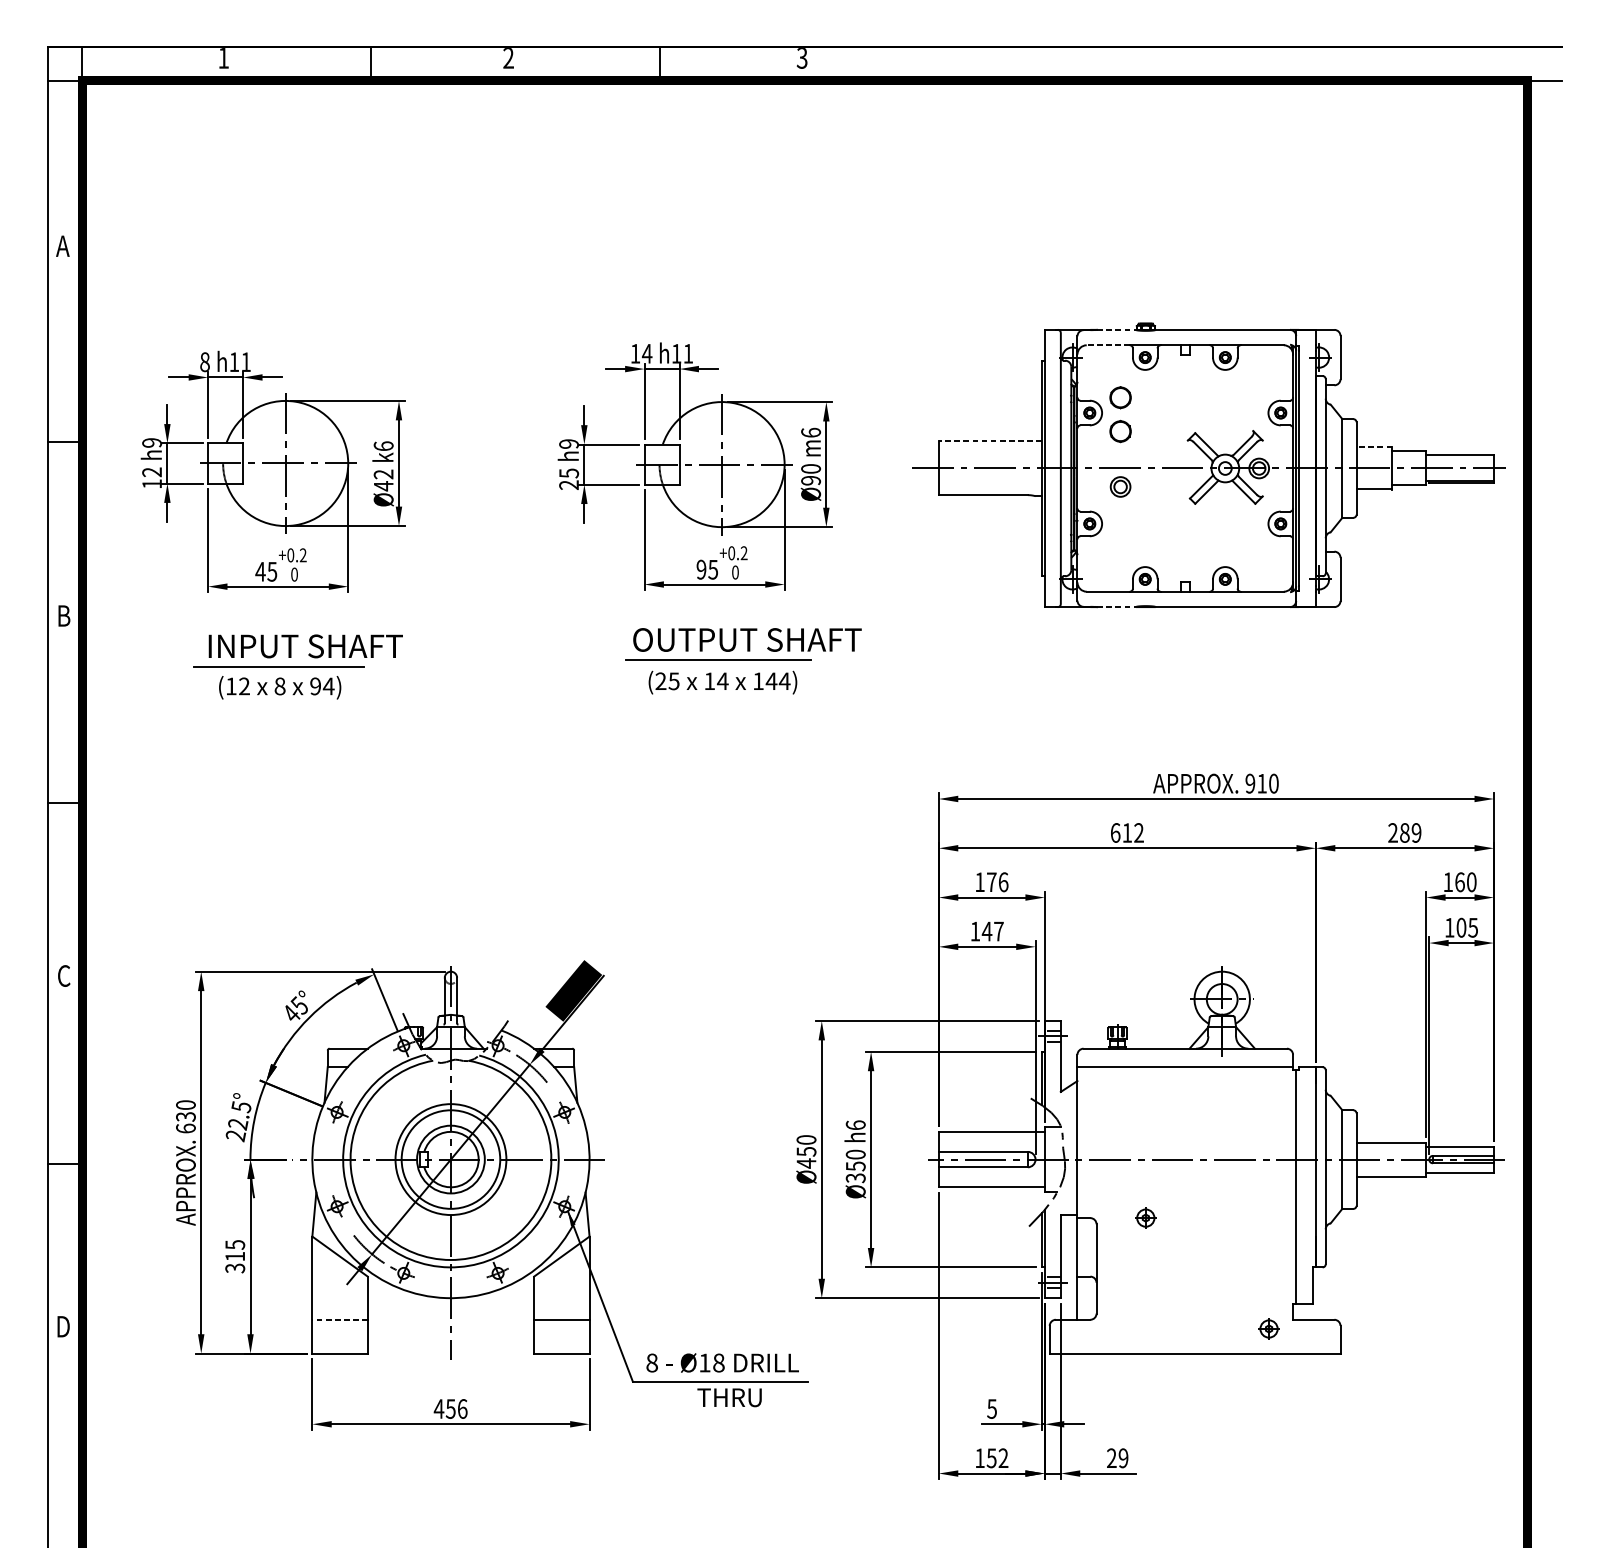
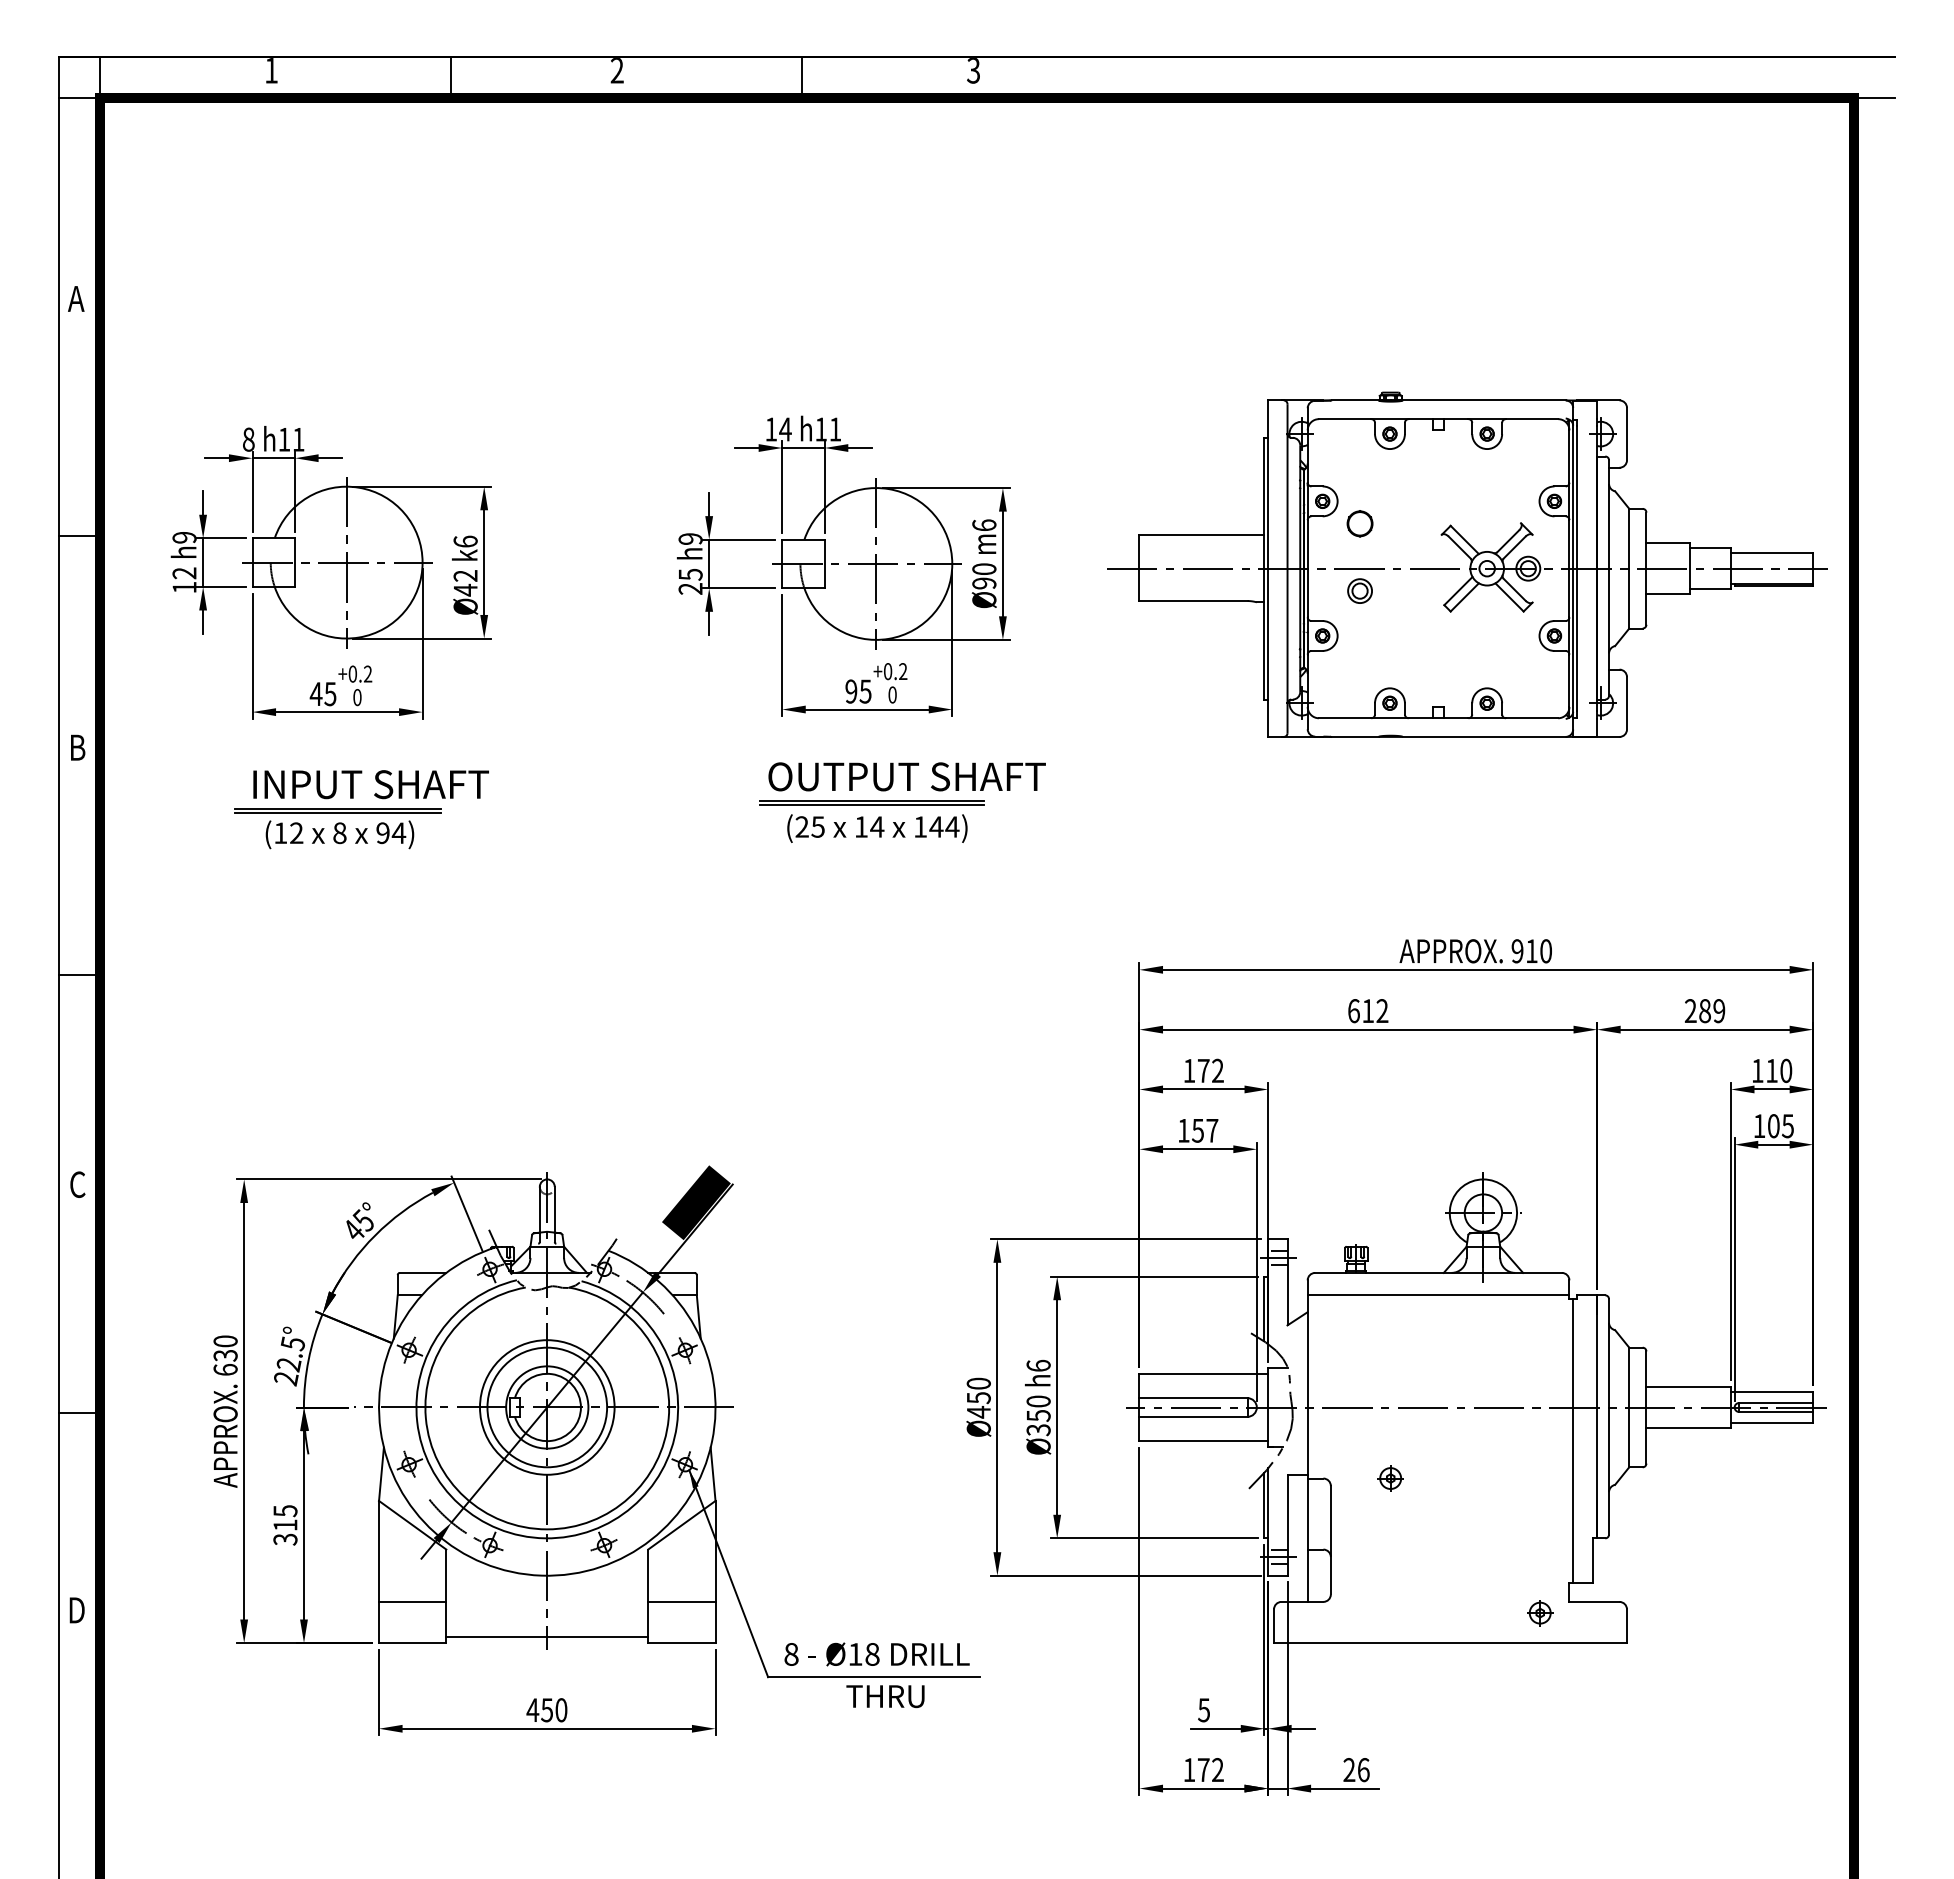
line: (1116, 329) -> (1355, 400), dashed -> solid
line: (1107, 345) -> (1344, 419), dashed -> solid
part: (1120, 397) -> (1359, 482), removed
line: (989, 441) -> (1201, 535), dashed -> solid
line: (1374, 446) -> (1668, 542), dashed -> solid
line: (1116, 606) -> (1355, 736), dashed -> solid
line: (718, 663) -> (871, 805), added
line: (278, 669) -> (337, 812), added
text: (1003, 881) -> (1217, 1070), 176 -> 172
text: (1459, 881) -> (1771, 1070), 160 -> 110
text: (986, 931) -> (1197, 1130), 147 -> 157
line: (339, 1319) -> (412, 1601), dashed -> solid
line: (451, 1349) -> (547, 1637), added
text: (462, 1409) -> (561, 1710), 456 -> 450
text: (991, 1458) -> (1203, 1770), 152 -> 172
text: (1123, 1458) -> (1363, 1770), 29 -> 26

